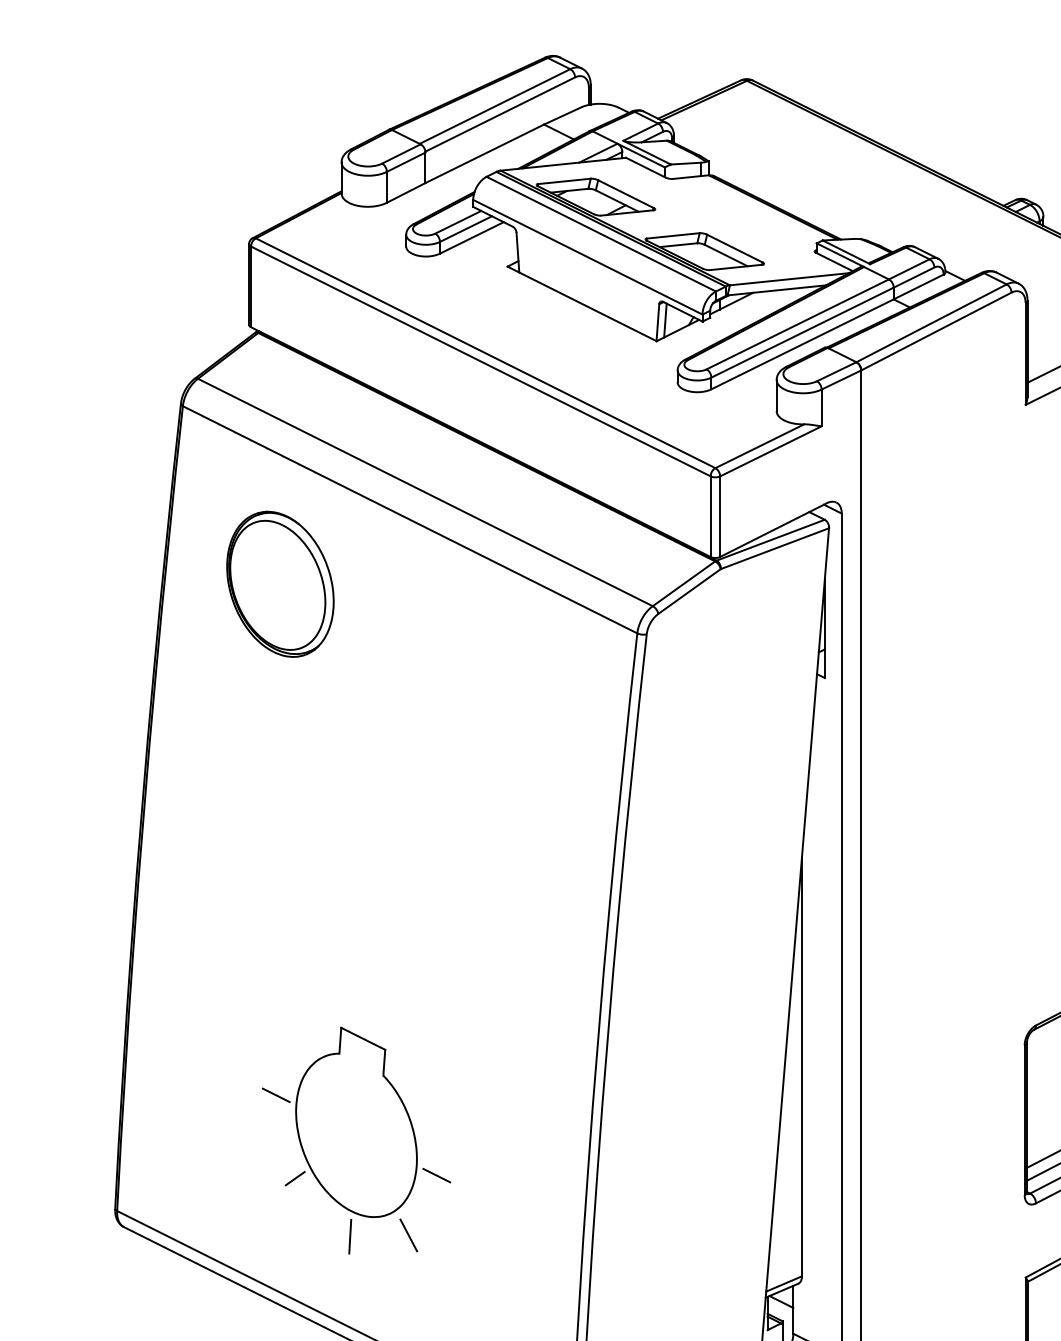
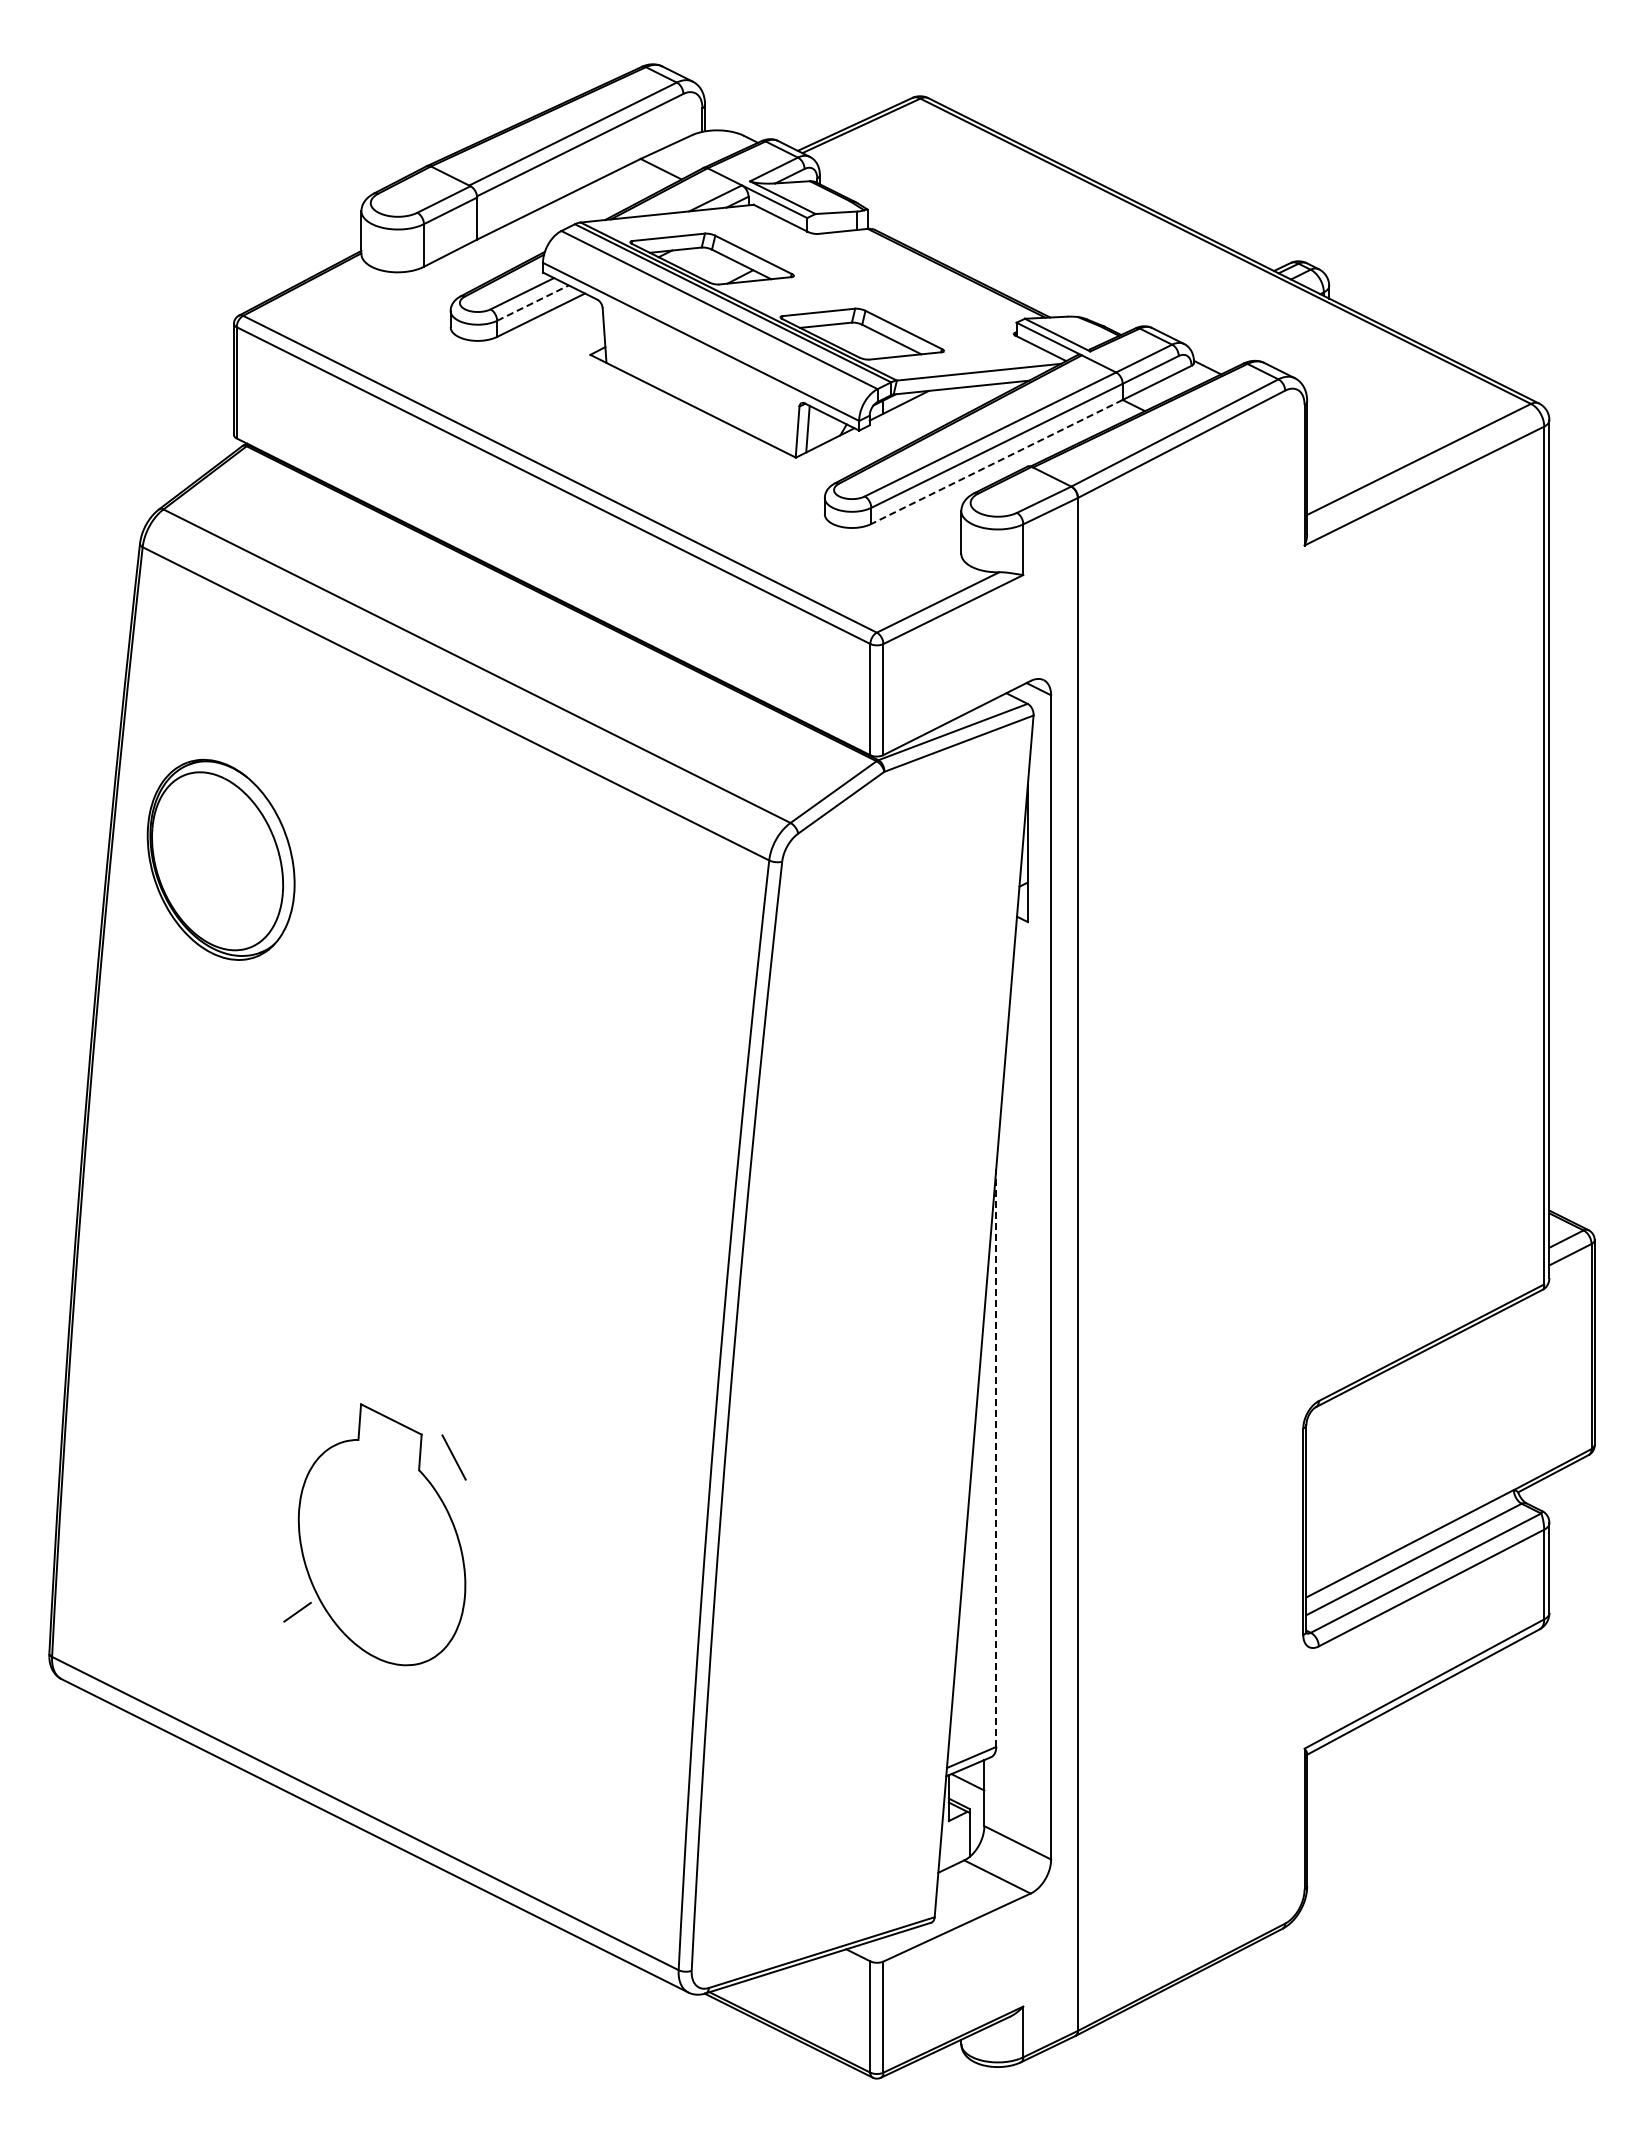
line: (465, 229) -> (532, 303), solid -> dashed
line: (802, 344) -> (996, 462), solid -> dashed
part: (279, 584) -> (220, 859), moved
line: (802, 1067) -> (996, 1458), solid -> dashed
line: (276, 1095) -> (271, 1497), removed
line: (436, 1175) -> (492, 1607), removed
line: (408, 1235) -> (453, 1457), moved
line: (350, 1236) -> (373, 1692), removed

